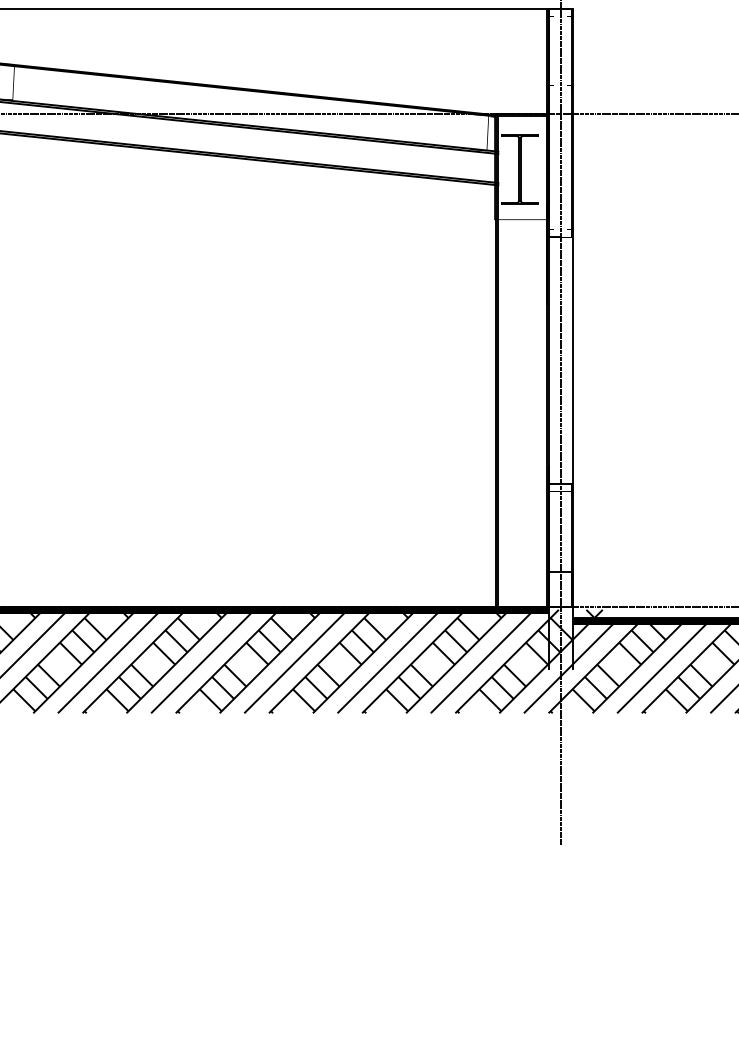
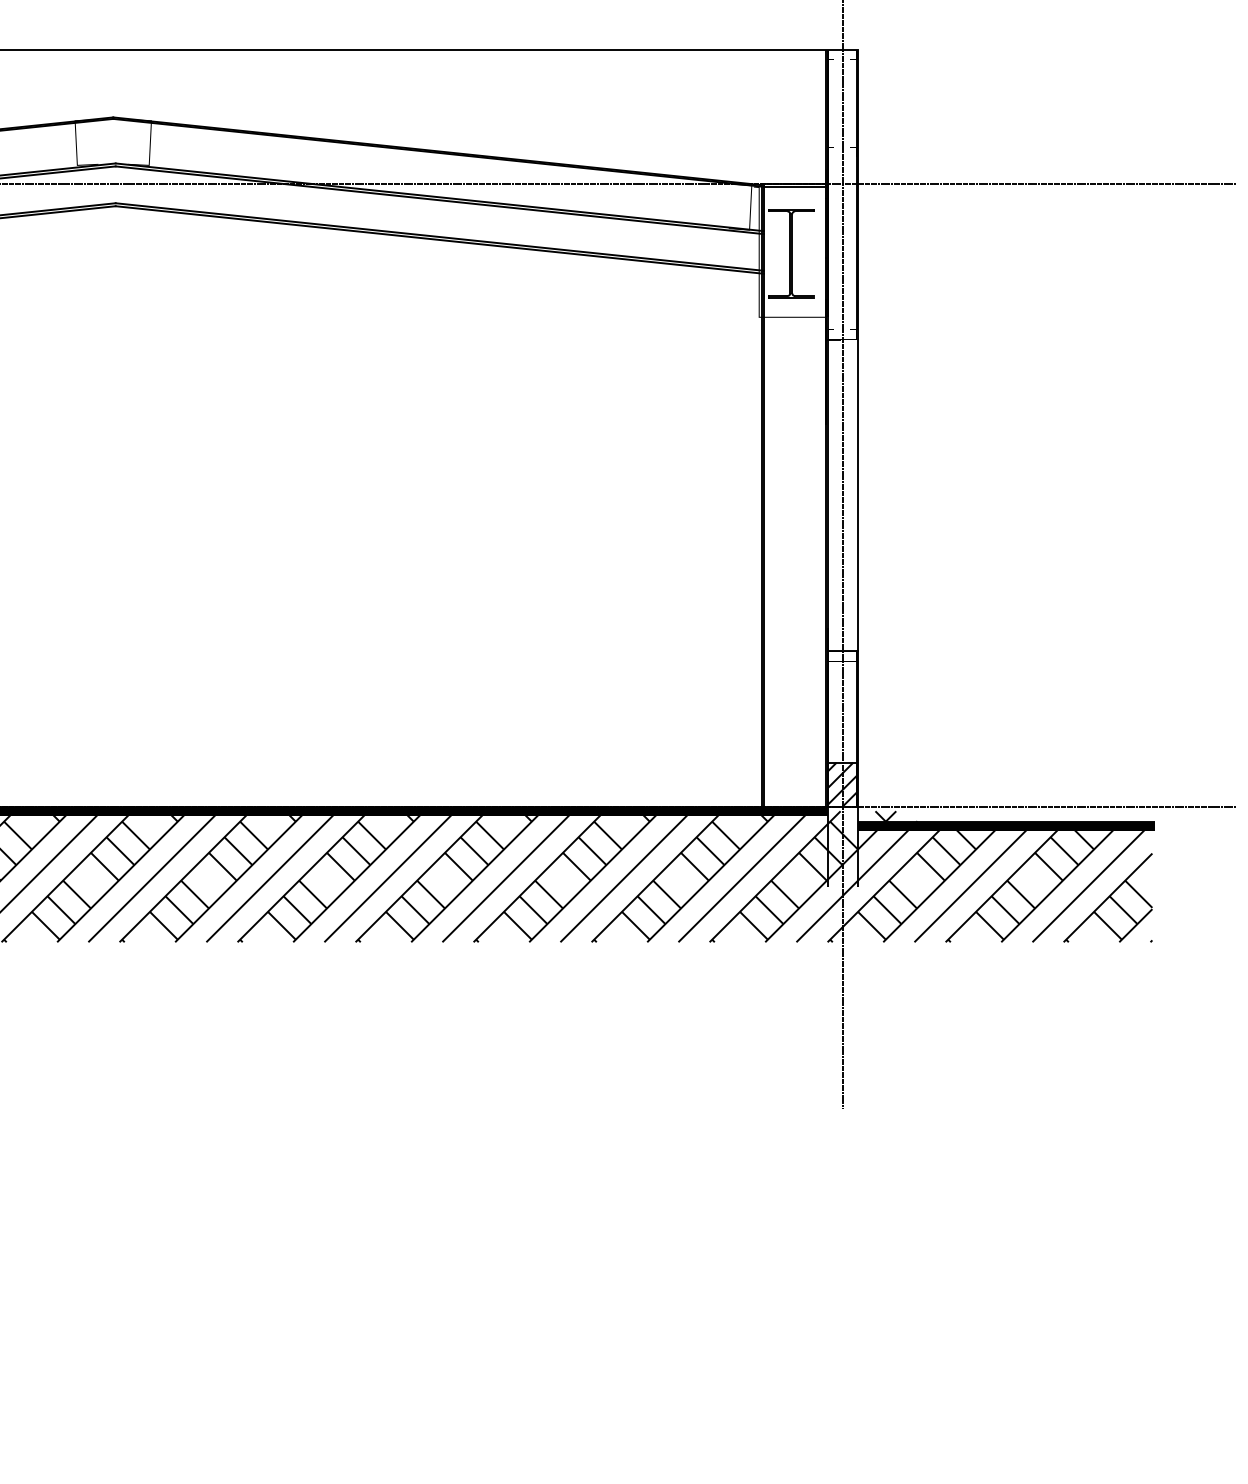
hatch: (560, 588) -> (842, 784), added

